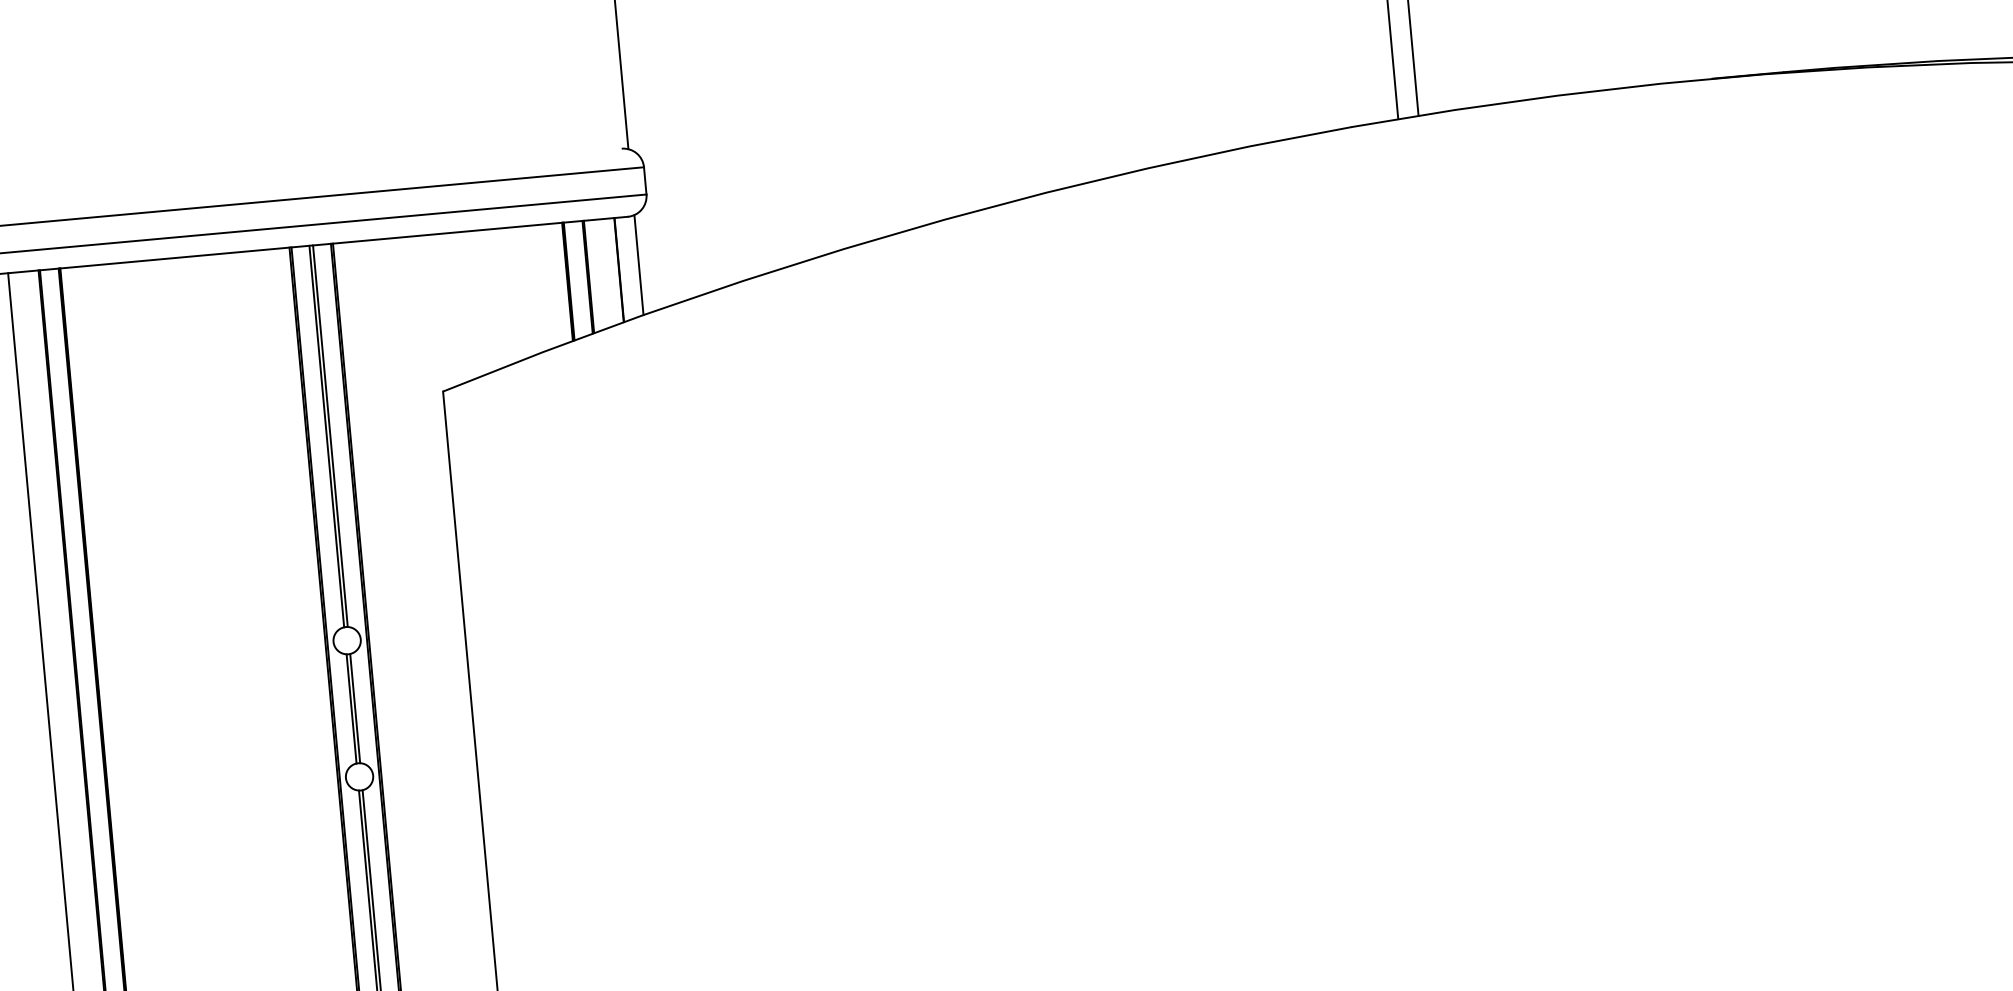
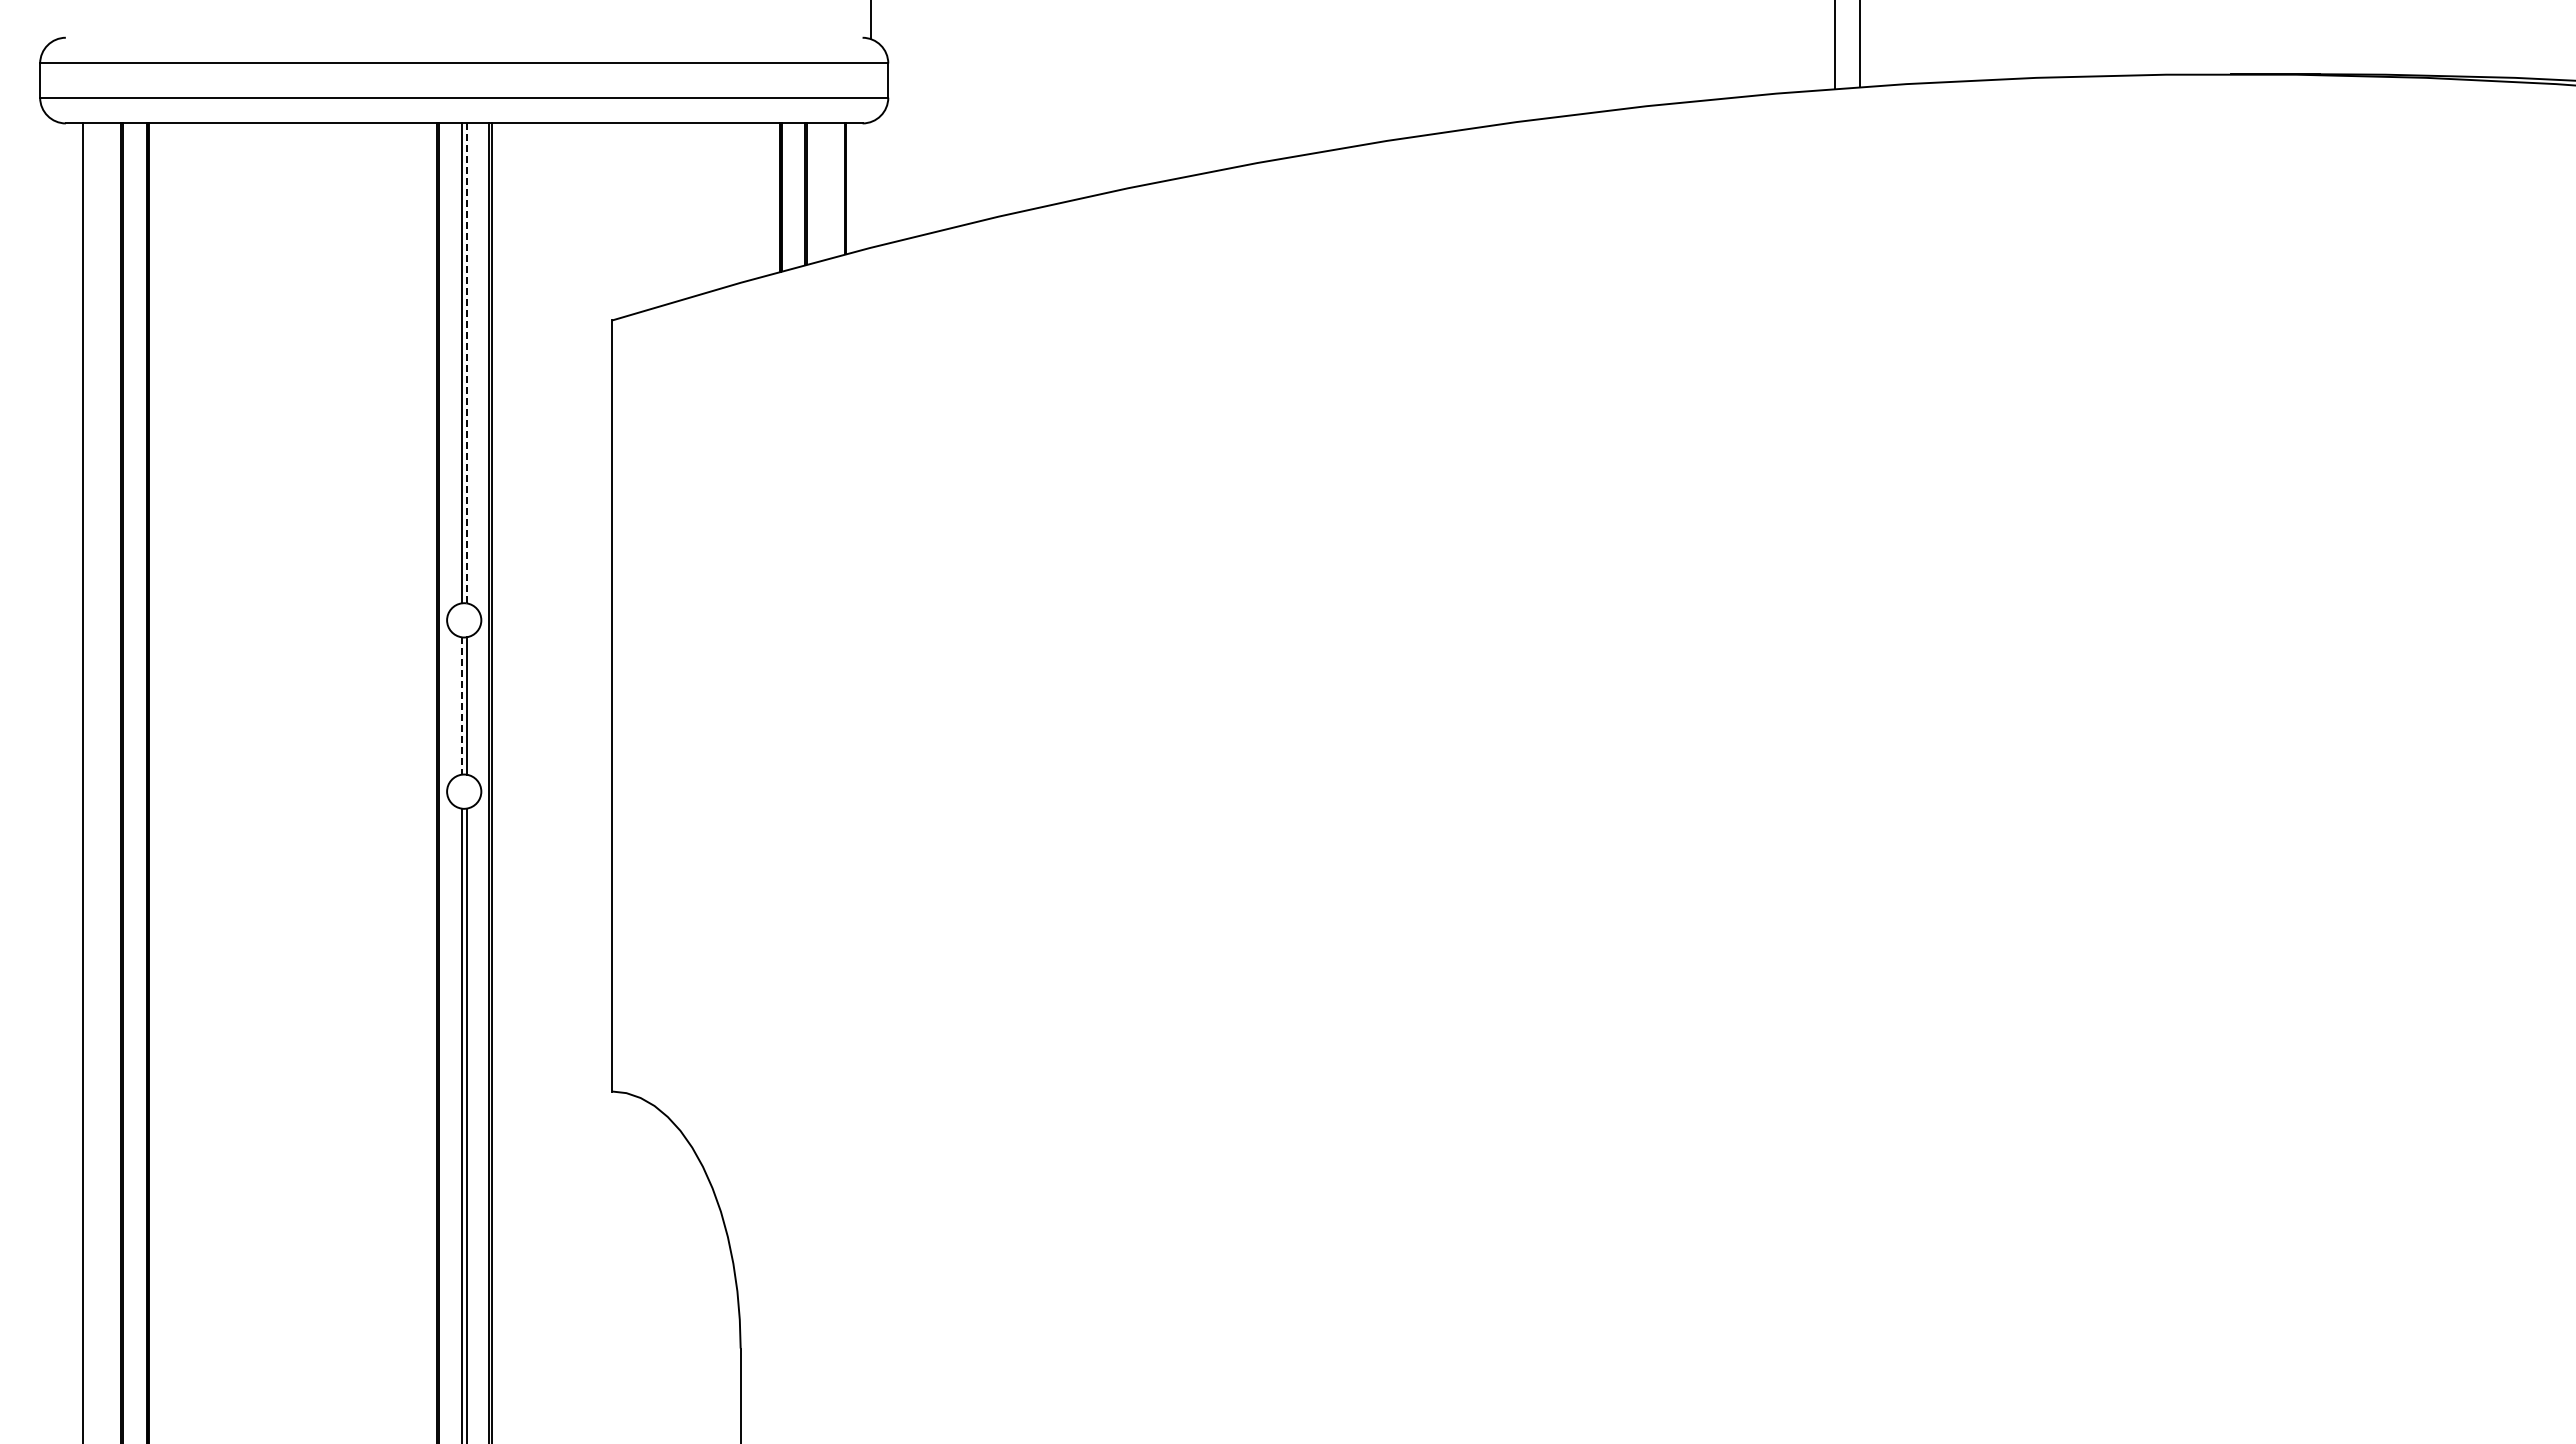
line: (638, 264) -> (870, 184), removed
line: (330, 436) -> (466, 363), solid -> dashed
line: (351, 709) -> (461, 706), solid -> dashed

